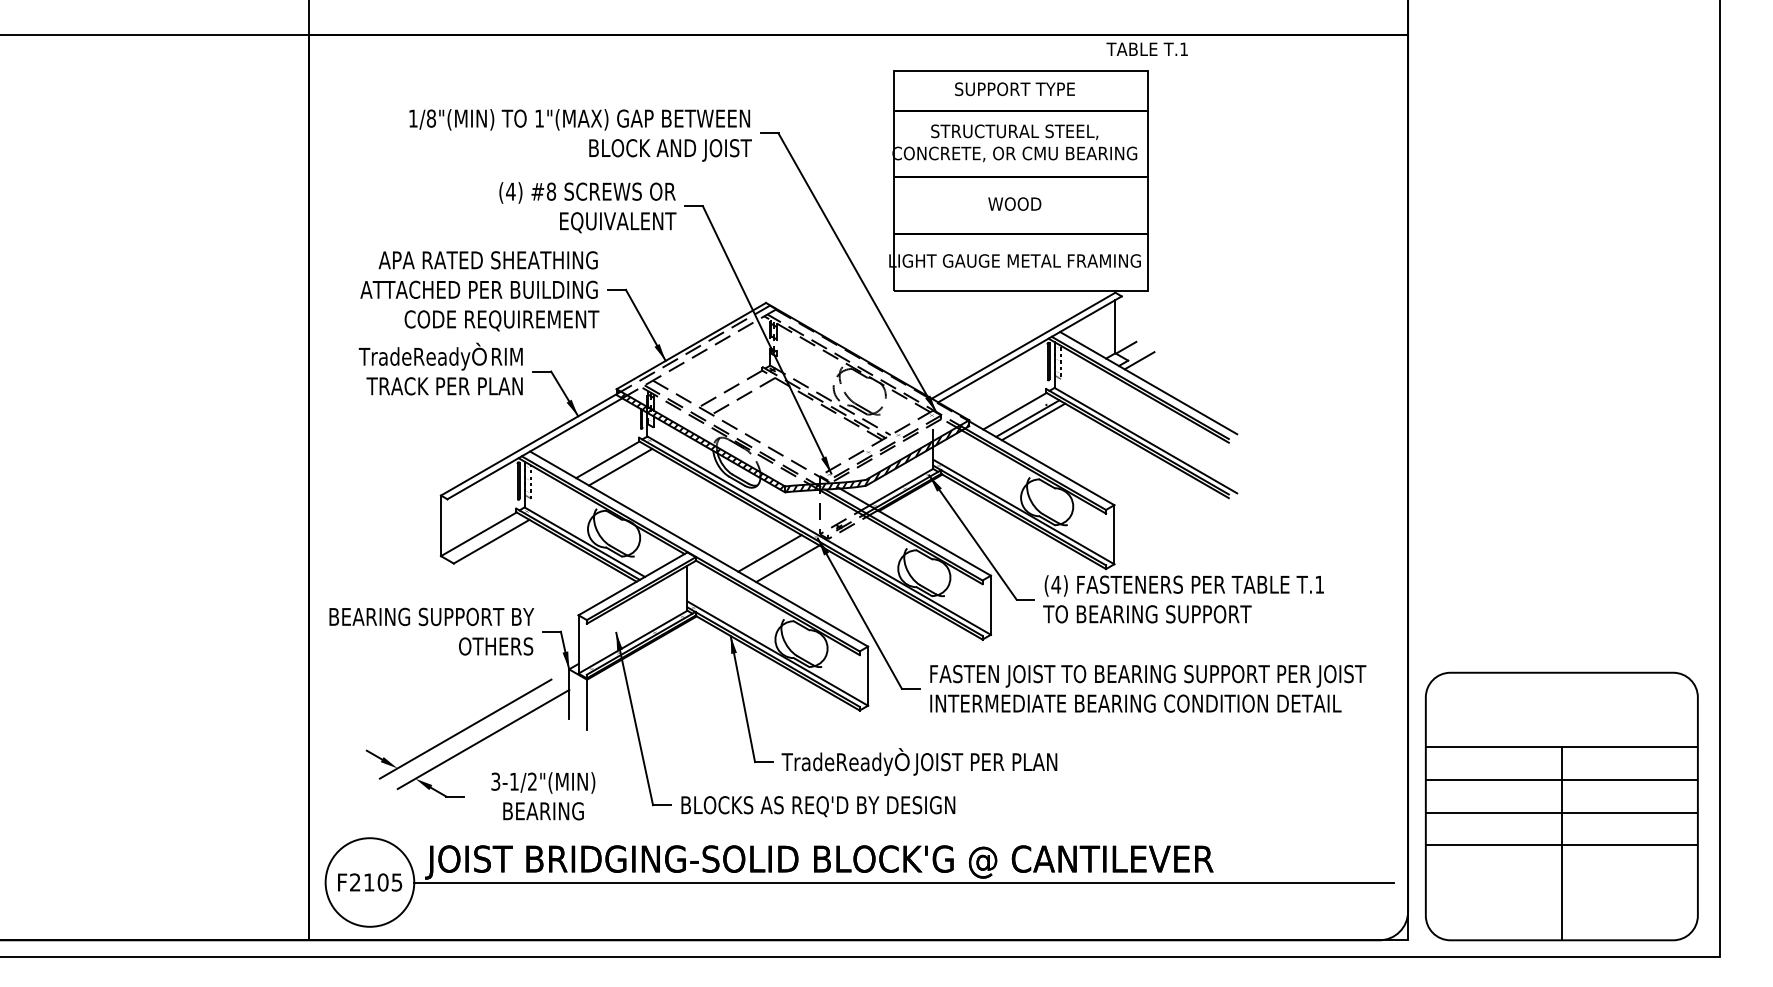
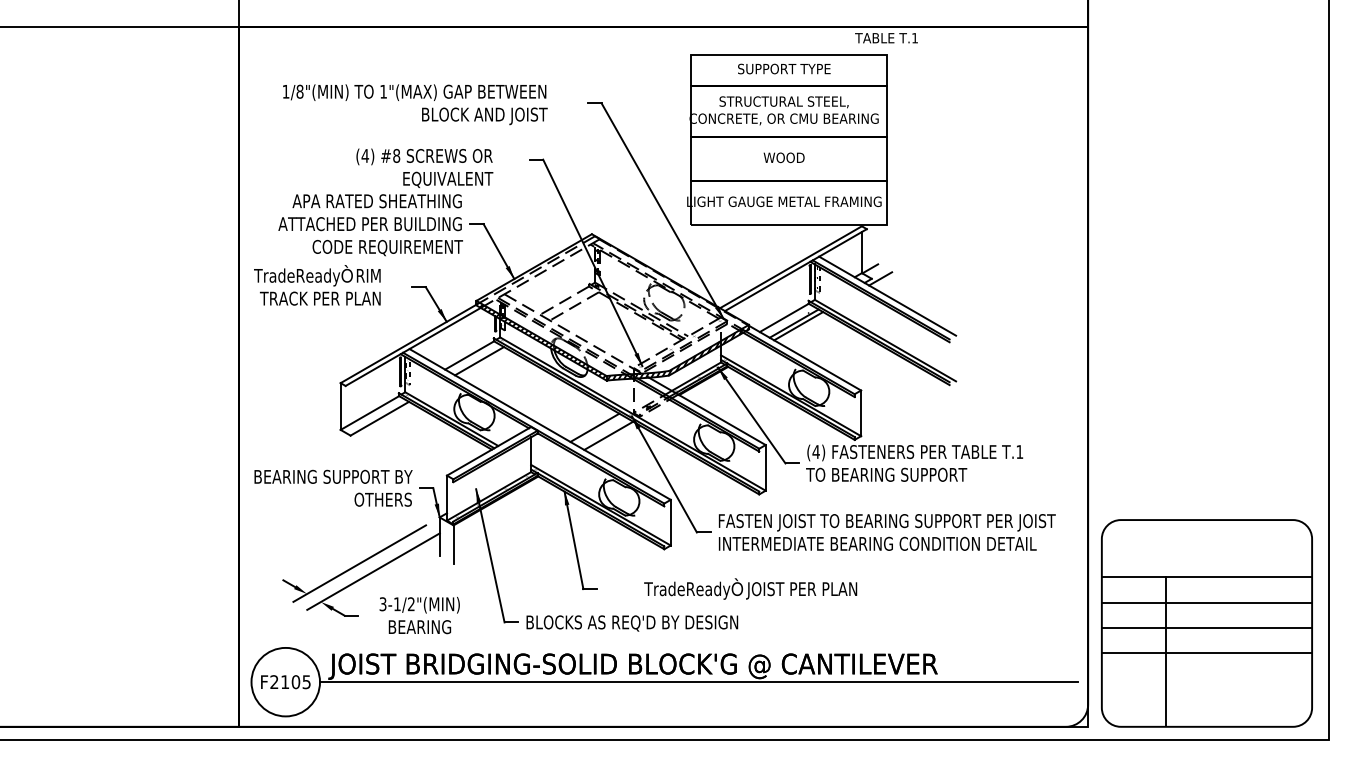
text: (580, 135) -> (415, 104), moved
text: (587, 207) -> (424, 168), moved
text: (440, 368) -> (317, 284), moved
text: (919, 761) -> (750, 588), moved
line: (1561, 842) -> (1165, 651), moved

